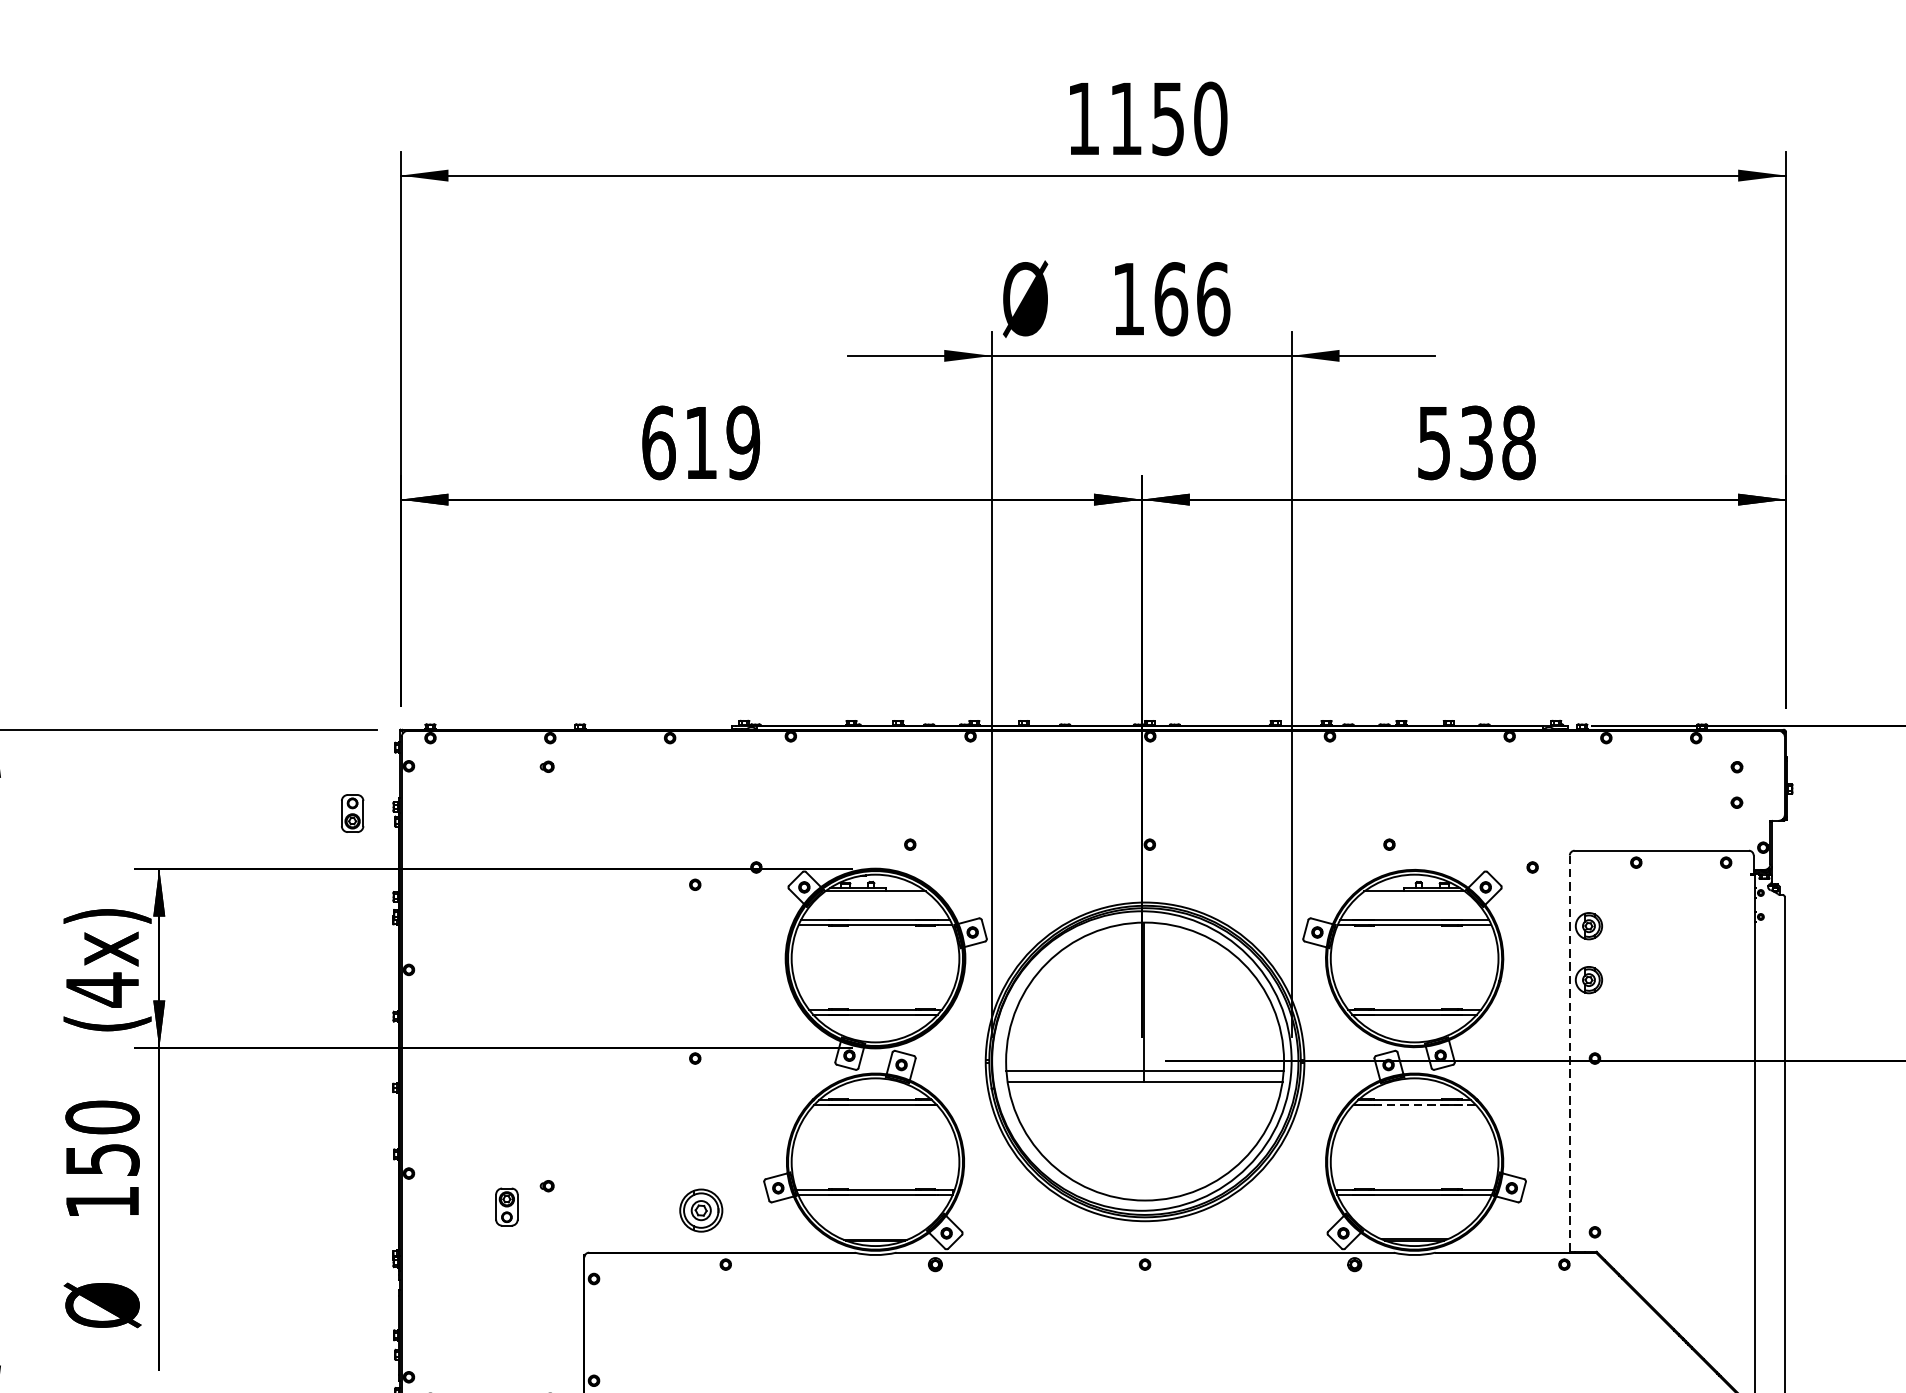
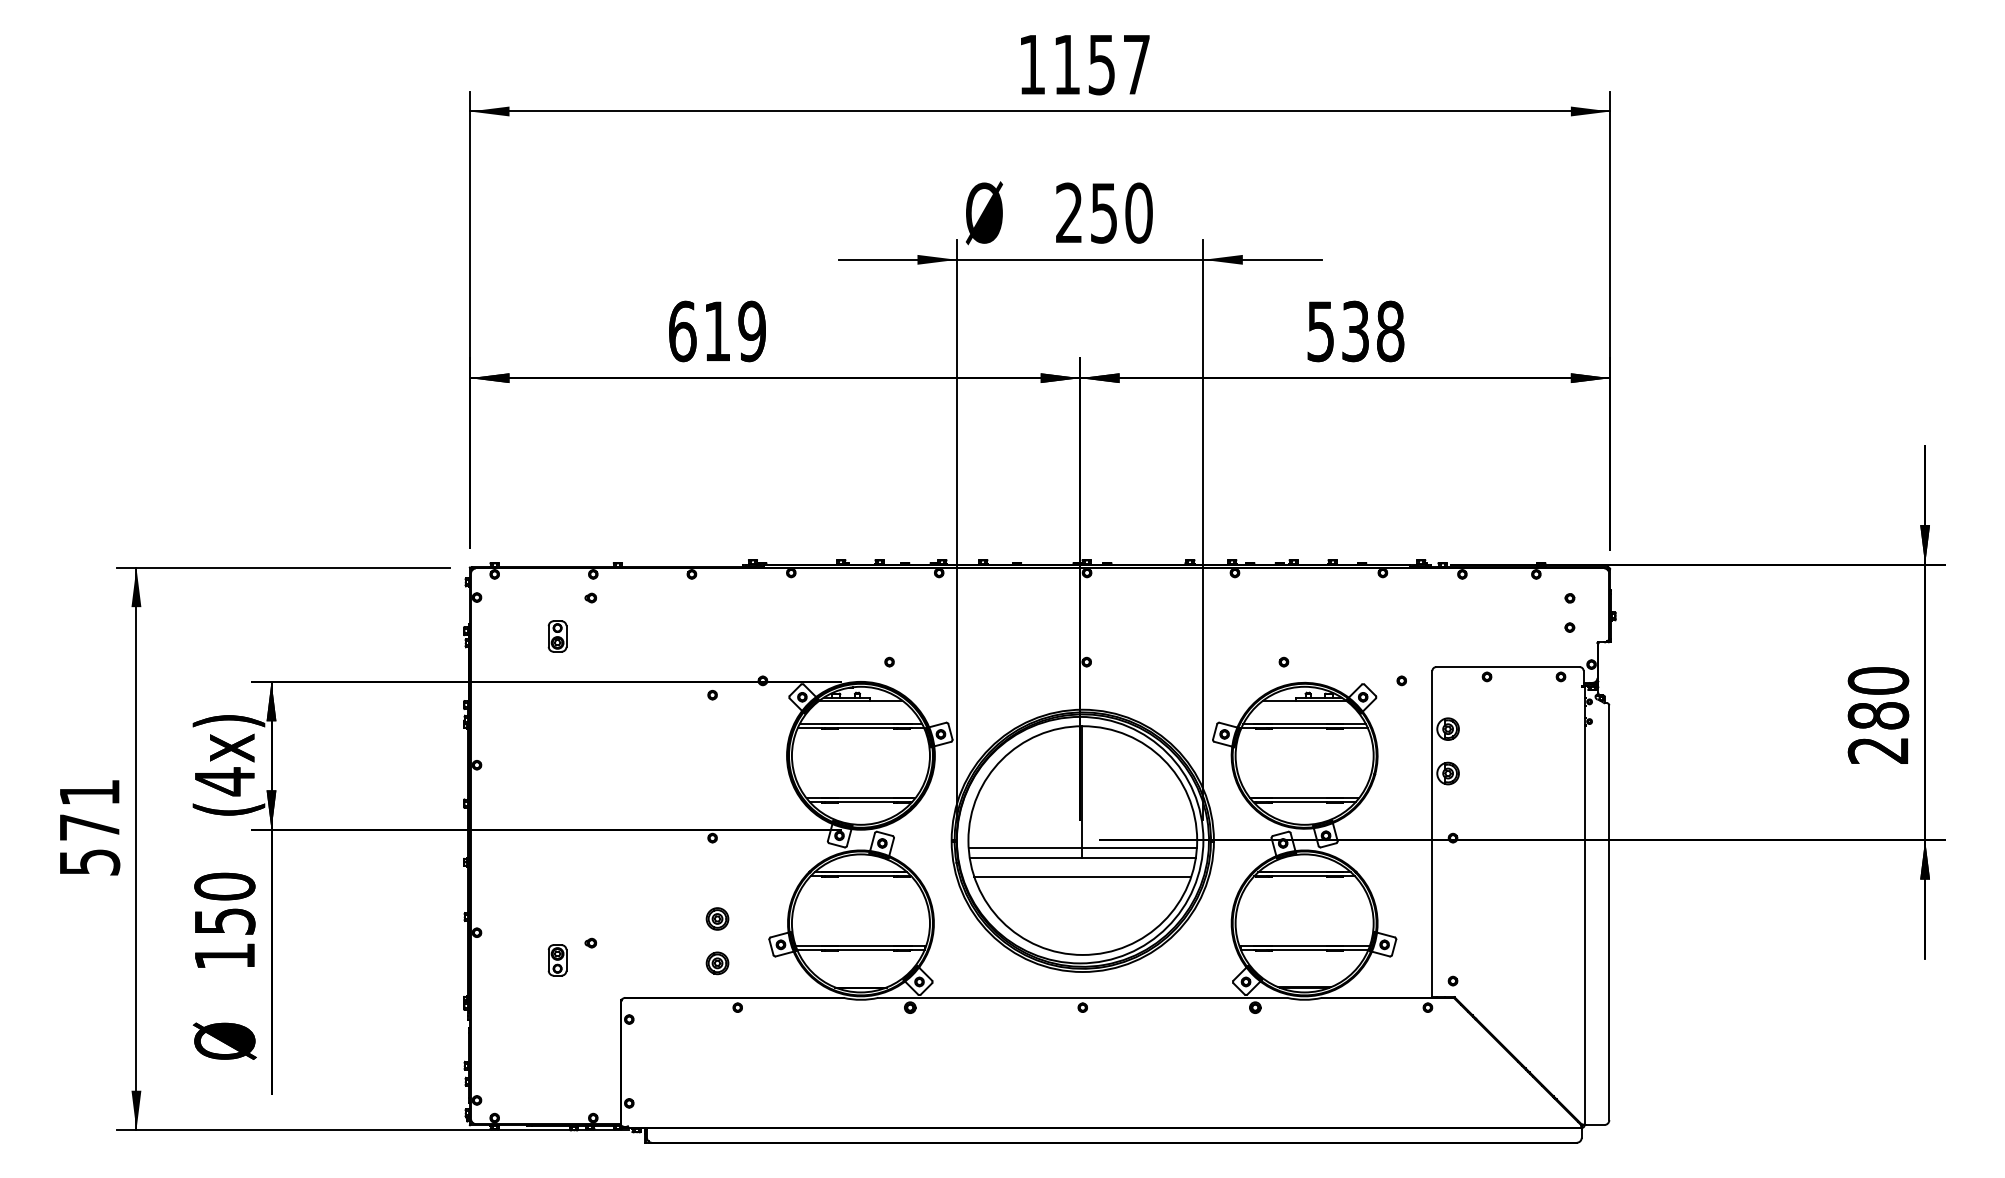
text: (1210, 118) -> (1136, 64), 1150 -> 1157
text: (1171, 298) -> (1104, 212), 166 -> 250
part: (352, 813) -> (557, 636), moved
line: (1569, 1054) -> (1432, 834), dashed -> solid
line: (1422, 1105) -> (1311, 876), dashed -> solid
line: (1144, 1106) -> (1082, 877), added
part: (701, 1156) -> (717, 918), added
part: (701, 1210) -> (717, 963), size x0.62

